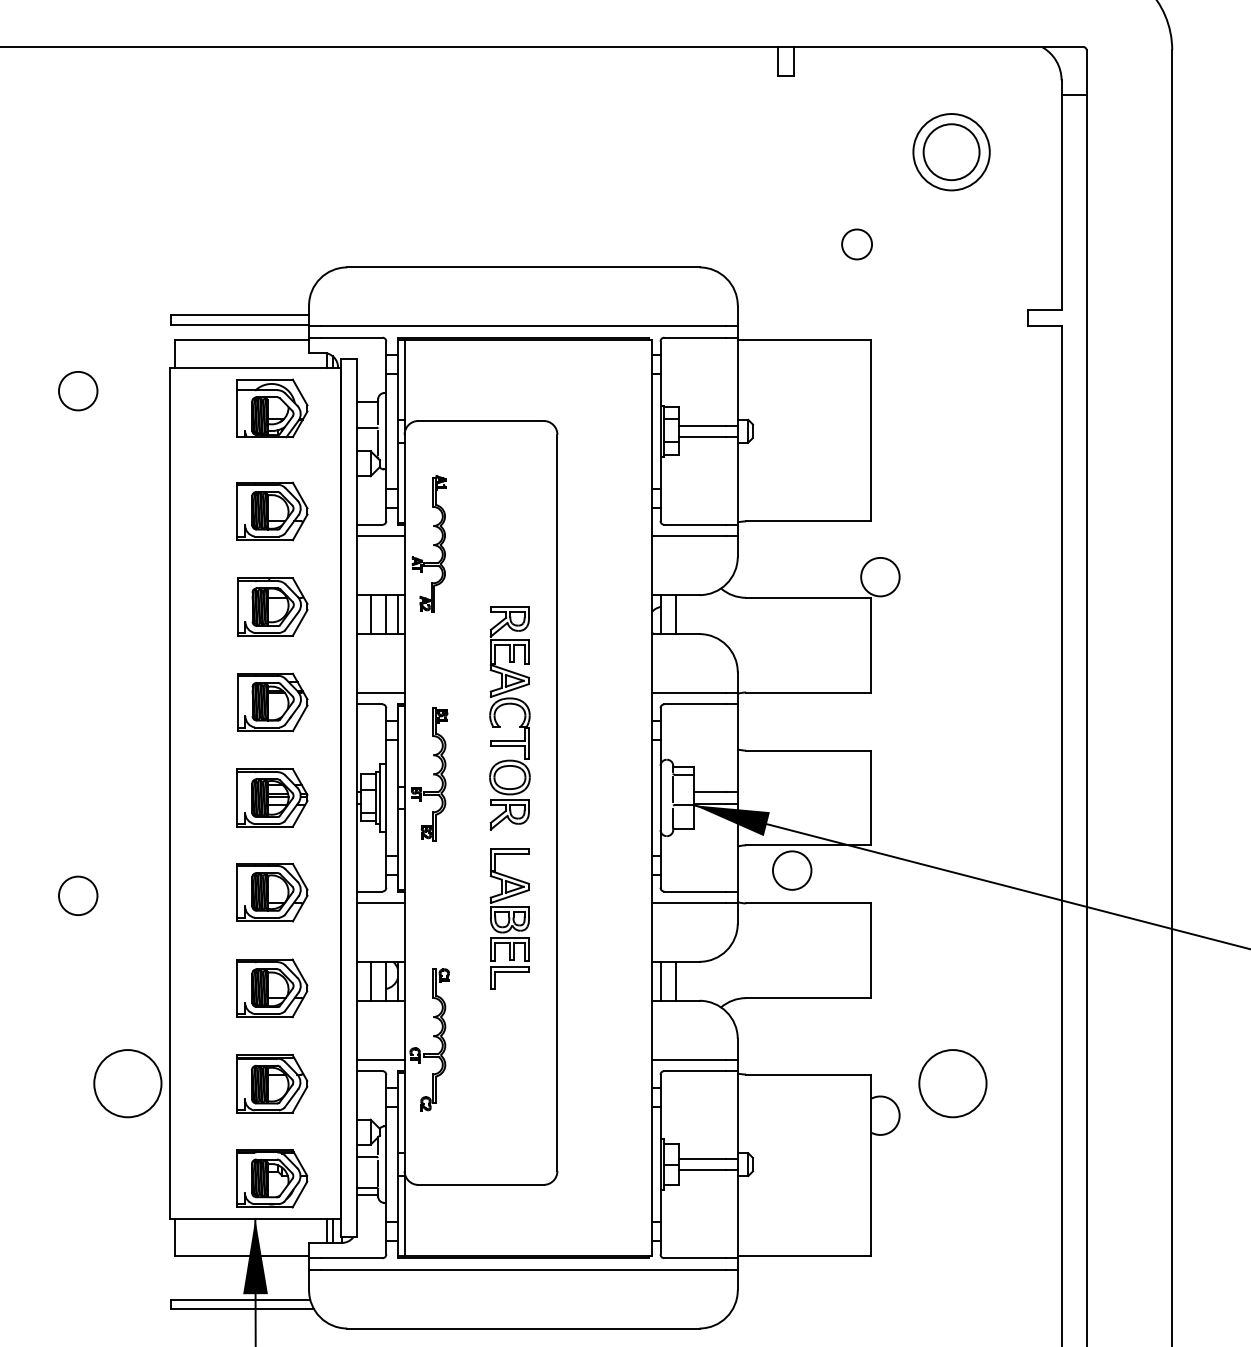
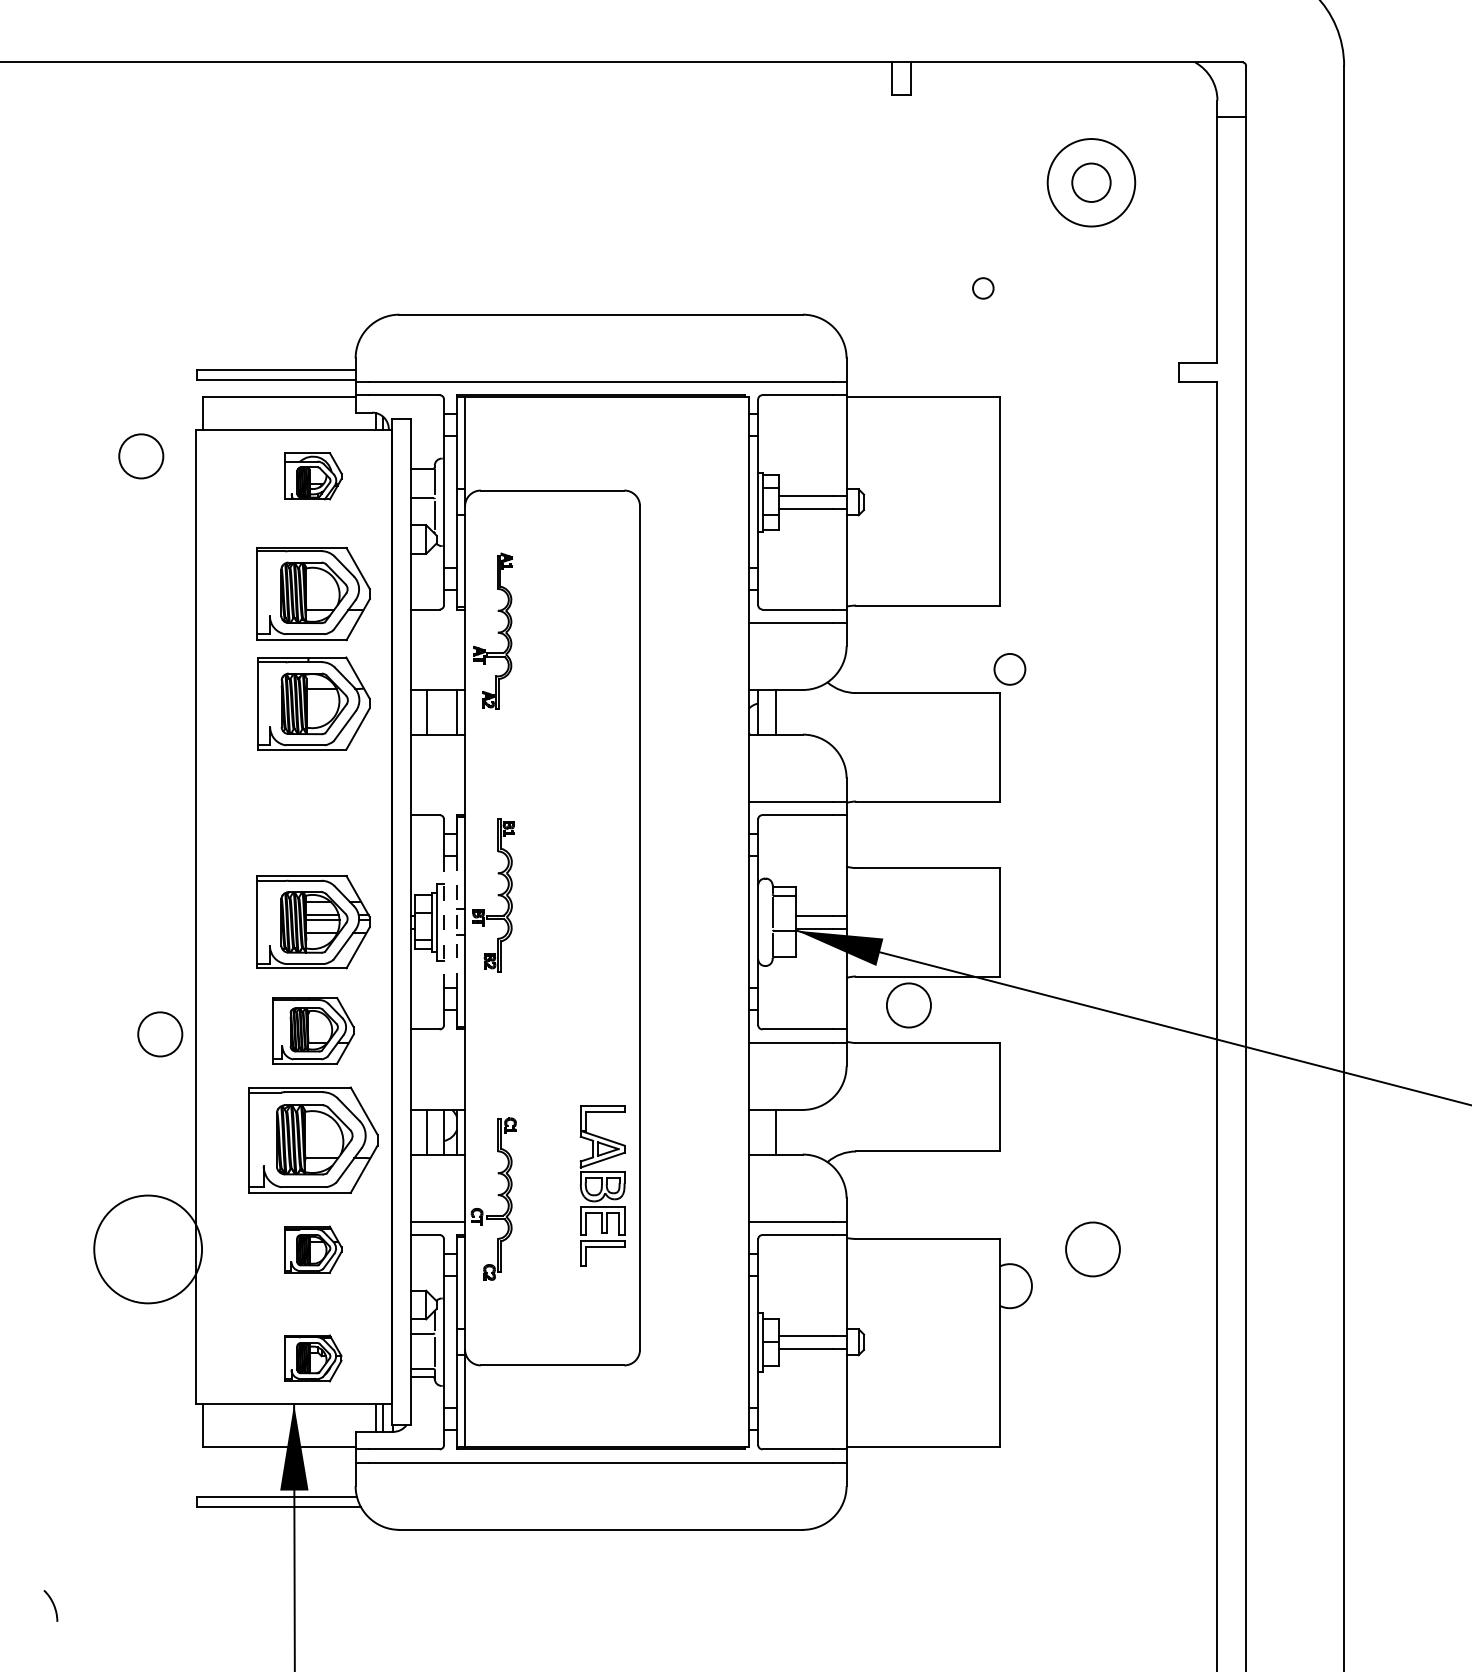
circle: (951, 151) -> (1091, 182), size x0.6
circle: (857, 244) -> (983, 288), size x0.6
circle: (78, 391) -> (141, 456), moved
part: (272, 408) -> (313, 476), size x0.7
part: (272, 511) -> (313, 594), size x1.4
line: (381, 536) -> (438, 622), removed
circle: (880, 577) -> (1009, 669), size x0.7
part: (272, 606) -> (313, 703), size x1.4
line: (386, 614) -> (444, 712), removed
line: (381, 692) -> (438, 801), removed
part: (272, 702) -> (313, 812), removed
part: (500, 726) -> (574, 840), removed
line: (386, 797) -> (444, 921), solid -> dashed
part: (272, 798) -> (313, 922), size x1.4
line: (398, 798) -> (457, 922), solid -> dashed
circle: (78, 895) -> (160, 1034), moved
line: (381, 902) -> (438, 1042), removed
part: (509, 918) -> (602, 1185), moved
line: (660, 980) -> (758, 1131), removed
part: (272, 988) -> (313, 1140), size x1.6
circle: (127, 1082) -> (147, 1248), size x1.4
circle: (952, 1082) -> (1092, 1248), size x0.7
part: (272, 1083) -> (313, 1249), size x0.7
part: (272, 1178) -> (313, 1358), size x0.7

